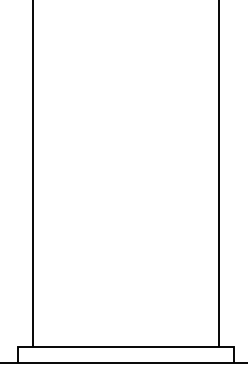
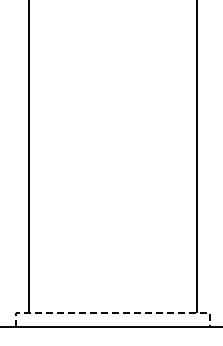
line: (126, 346) -> (113, 312), solid -> dashed

